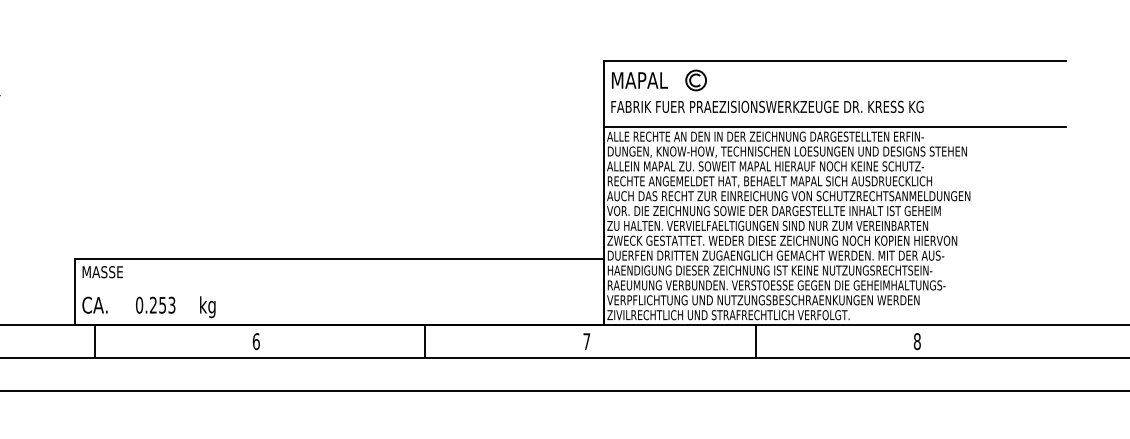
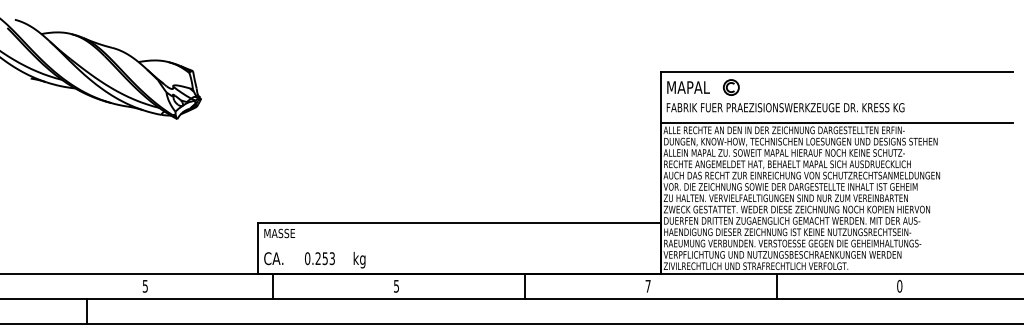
text: (256, 340) -> (396, 285), 6 -> 5
text: (917, 341) -> (899, 286), 8 -> 0

